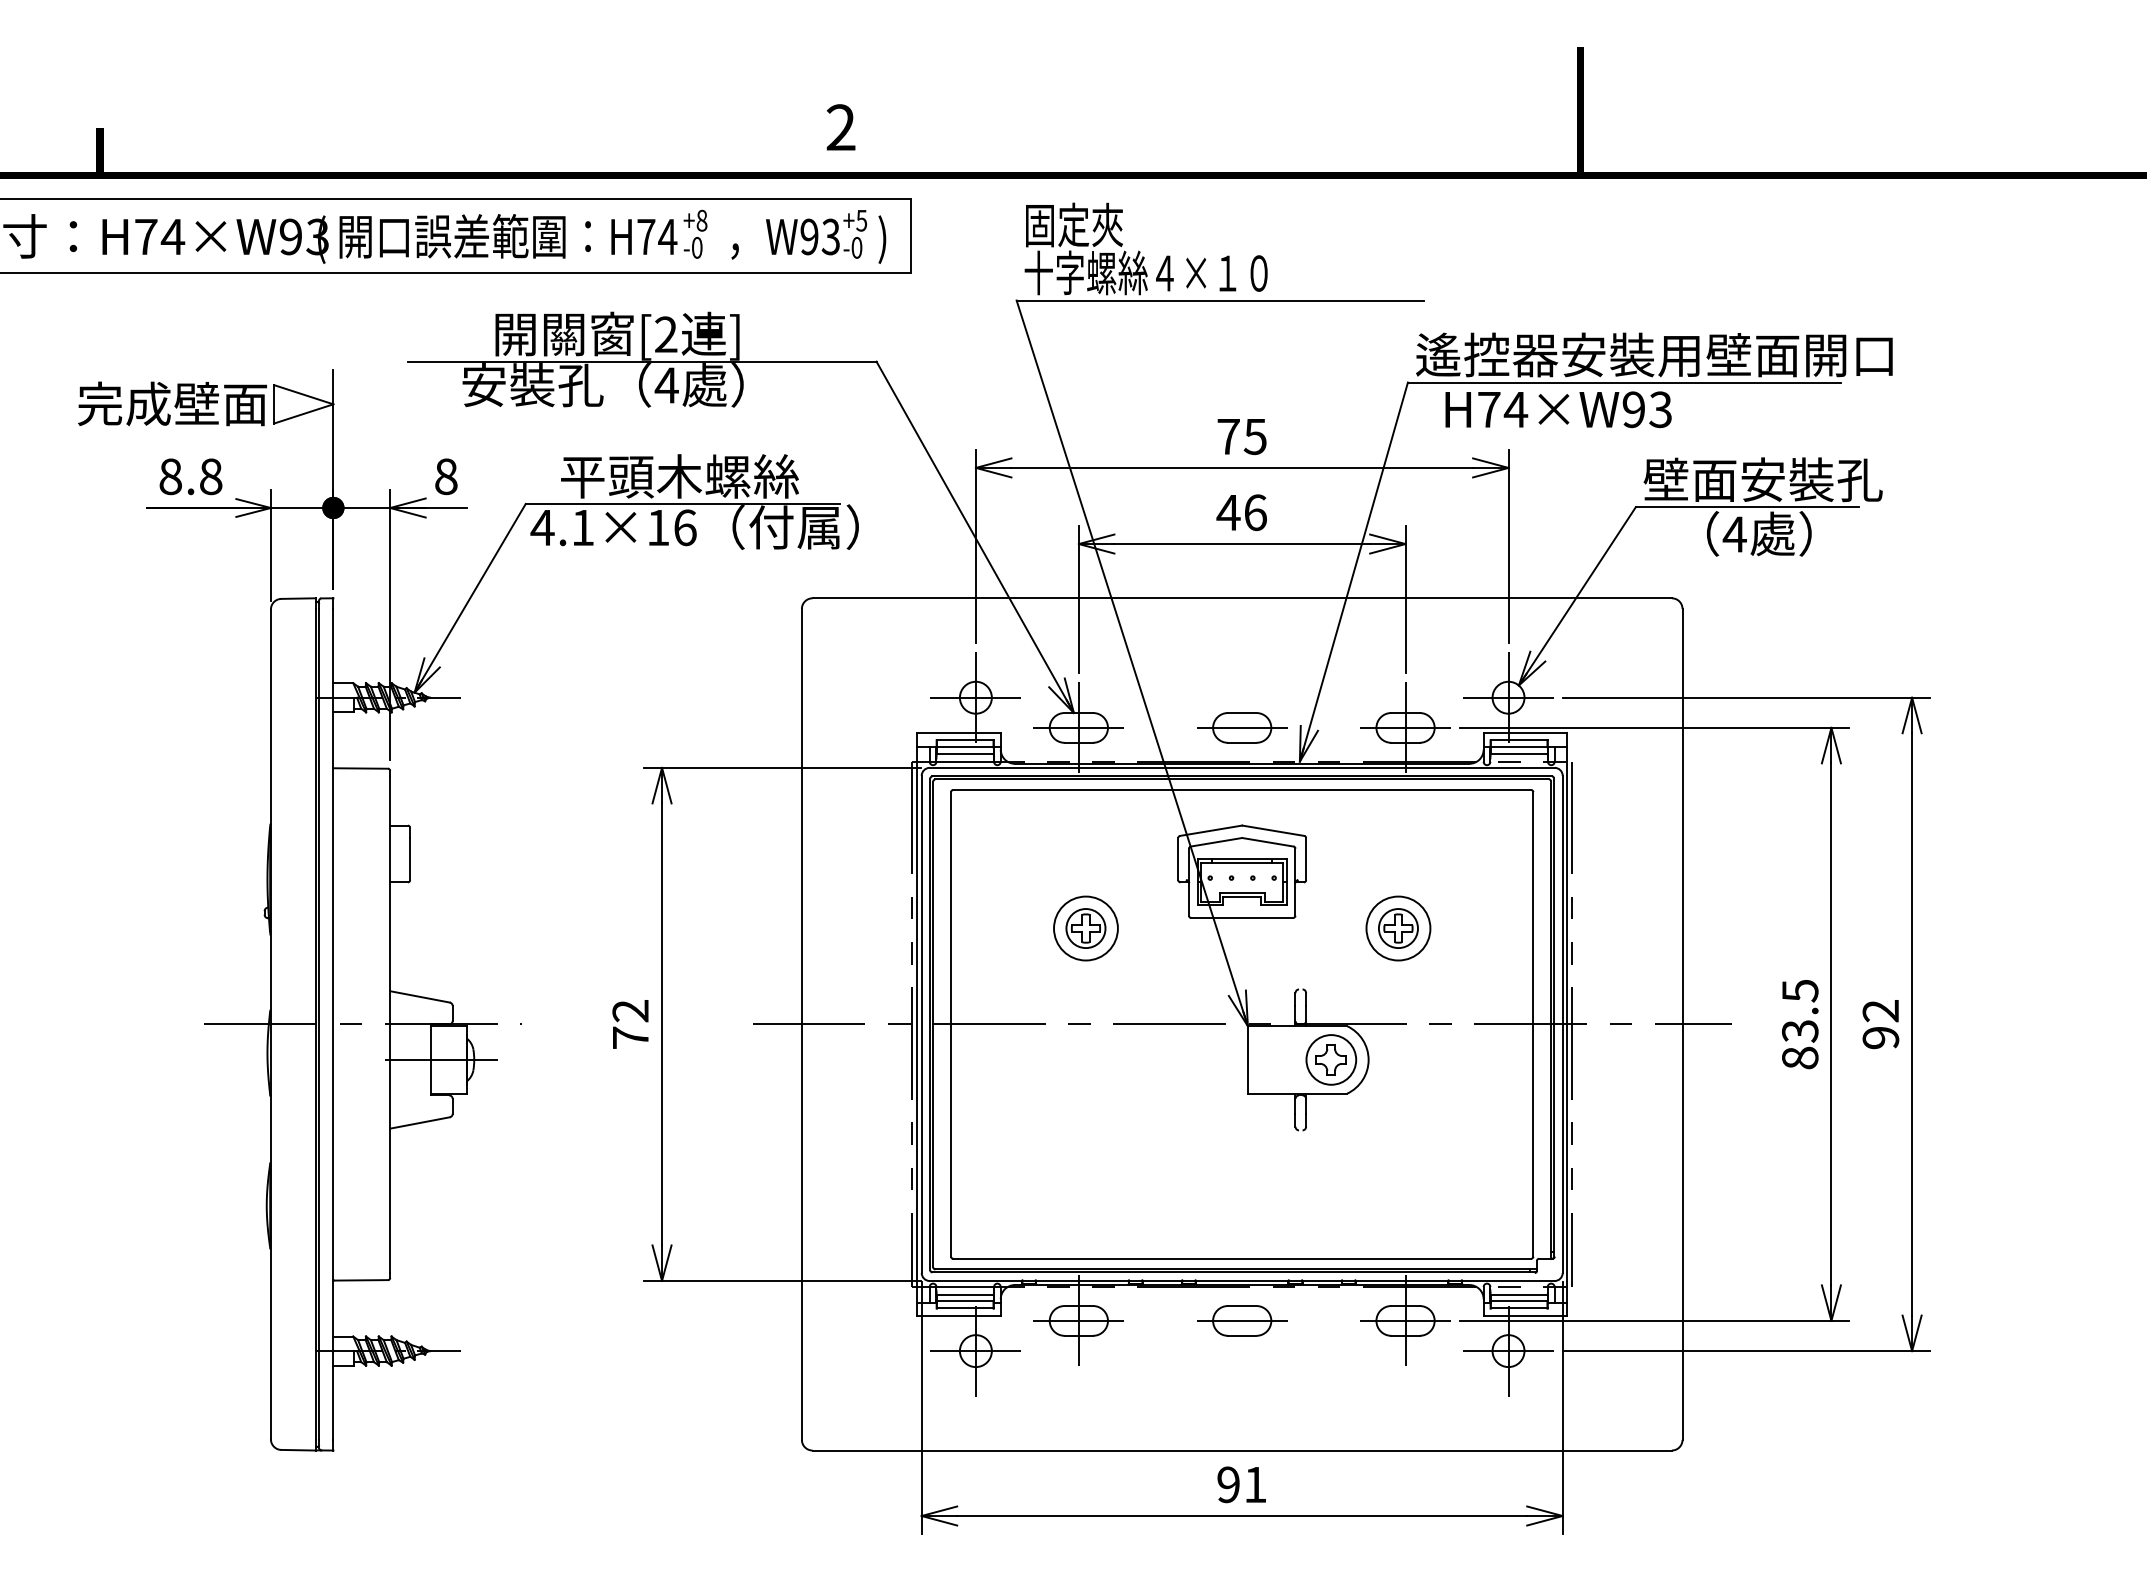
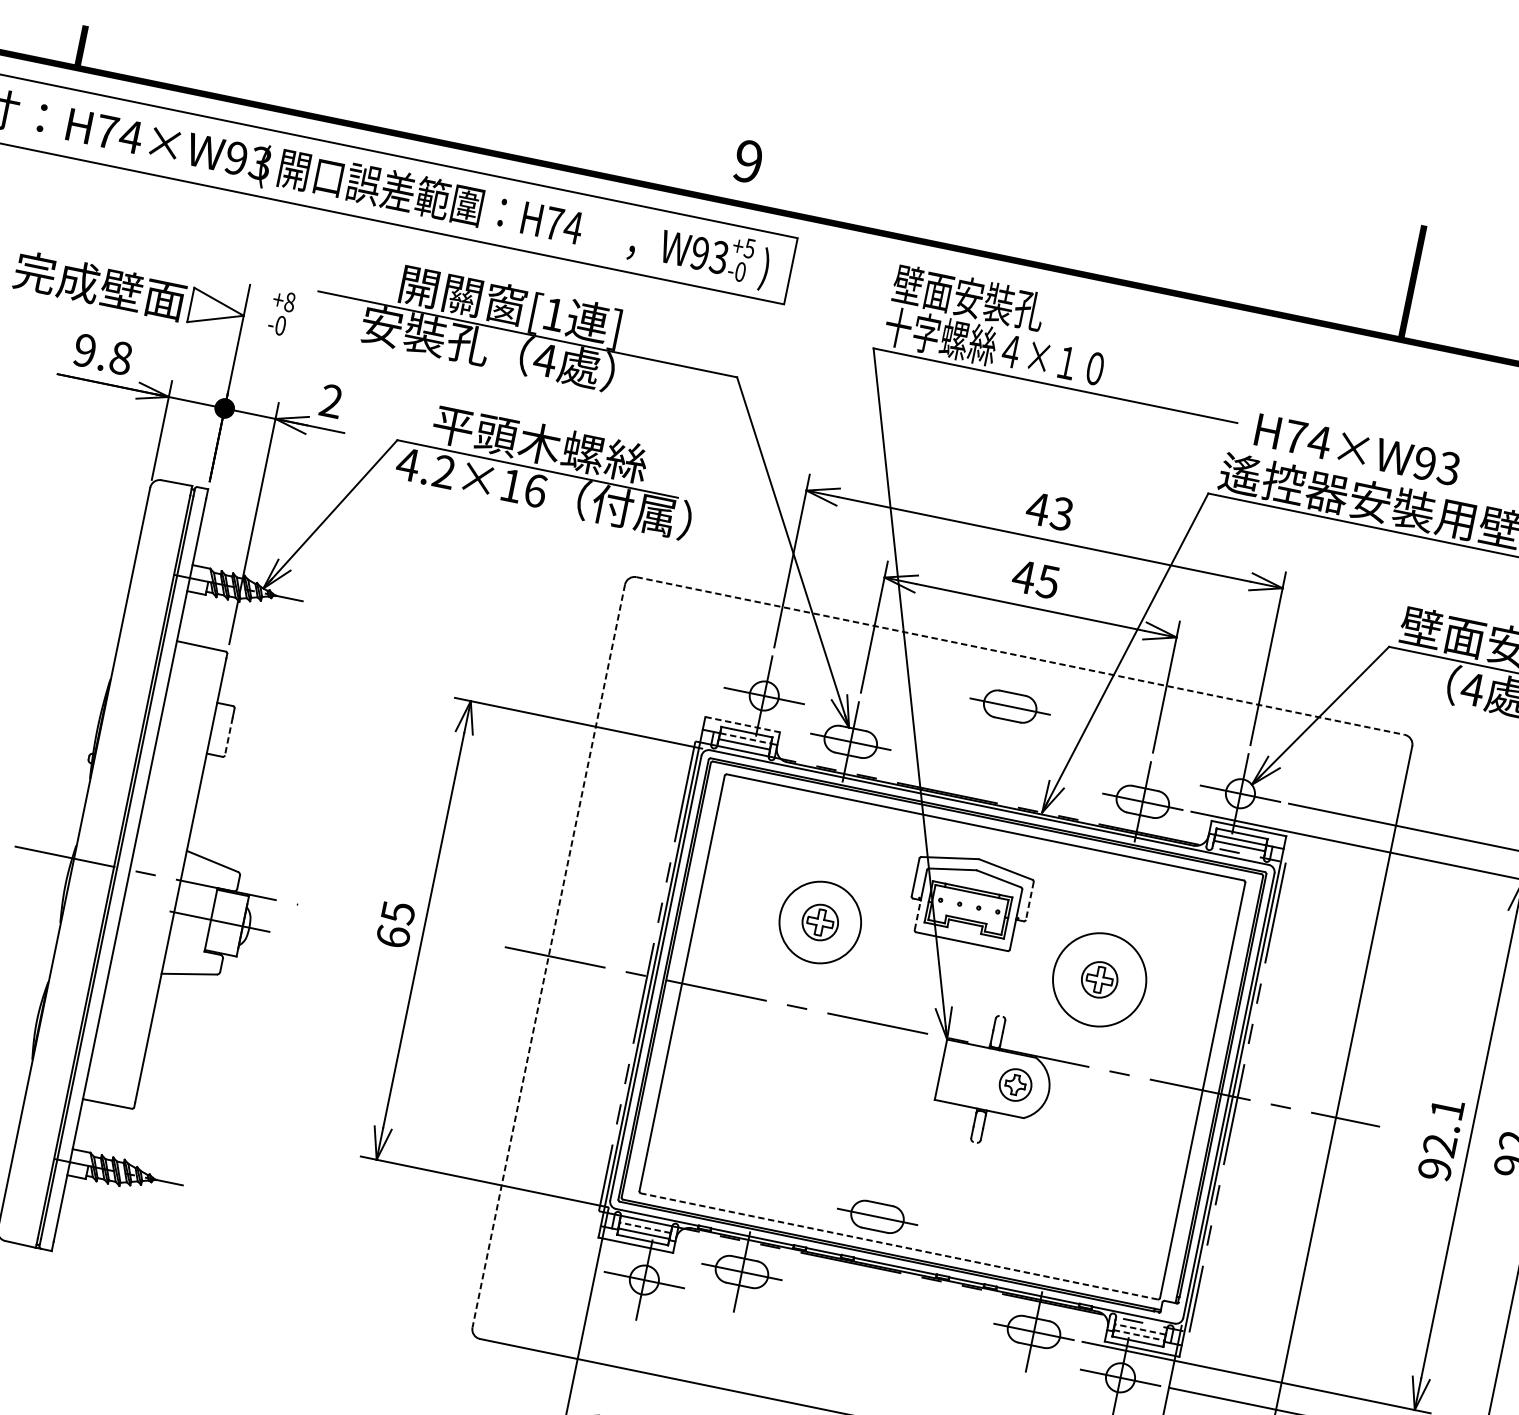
text: (840, 127) -> (747, 161), 2 -> 9
text: (1107, 224) -> (968, 297), 固定夾 -> 壁面安裝孔
text: (695, 233) -> (281, 312), moved
text: (666, 334) -> (554, 314), [2 -> [1
text: (1558, 409) -> (1357, 449), moved
text: (1241, 436) -> (1049, 511), 75 -> 43
text: (170, 476) -> (84, 350), 8.8 -> 9.8
text: (446, 476) -> (331, 401), 8 -> 2
text: (1254, 512) -> (1047, 581), 46 -> 45
text: (583, 527) -> (444, 471), 4.1×16 -> 4.2×16
line: (1242, 598) -> (1020, 656), solid -> dashed
part: (1242, 727) -> (1010, 706), moved
line: (959, 733) -> (743, 724), solid -> dashed
line: (965, 747) -> (745, 738), solid -> dashed
line: (410, 859) -> (229, 736), solid -> dashed
line: (1306, 859) -> (1030, 901), solid -> dashed
line: (1188, 899) -> (917, 915), solid -> dashed
circle: (1085, 928) -> (819, 922), size x1.4
circle: (1398, 928) -> (1099, 979), size x1.6
text: (630, 1024) -> (395, 924), 72 -> 65
line: (801, 1024) -> (548, 956), solid -> dashed
text: (1800, 1024) -> (1441, 1139), 83.5 -> 92.1
part: (1331, 1059) -> (1015, 1084), size x0.7
line: (1241, 1258) -> (898, 1246), solid -> dashed
line: (964, 1294) -> (644, 1227), solid -> dashed
line: (1518, 1294) -> (1139, 1329), solid -> dashed
line: (1519, 1301) -> (1139, 1335), solid -> dashed
part: (1242, 1320) -> (877, 1216), moved

